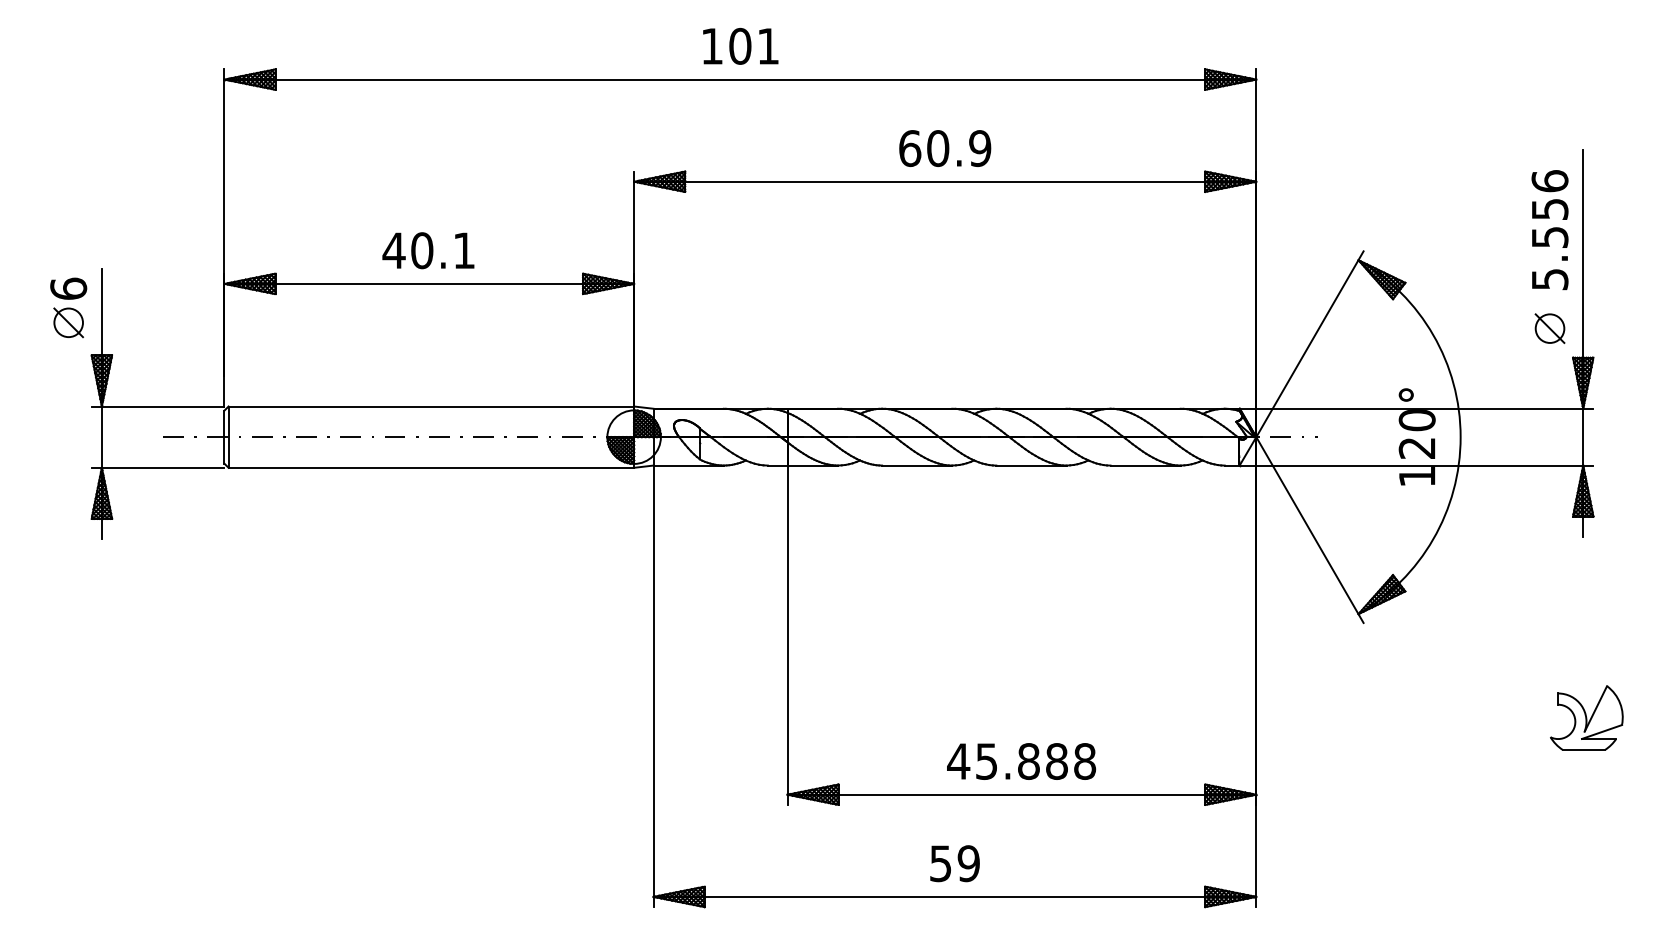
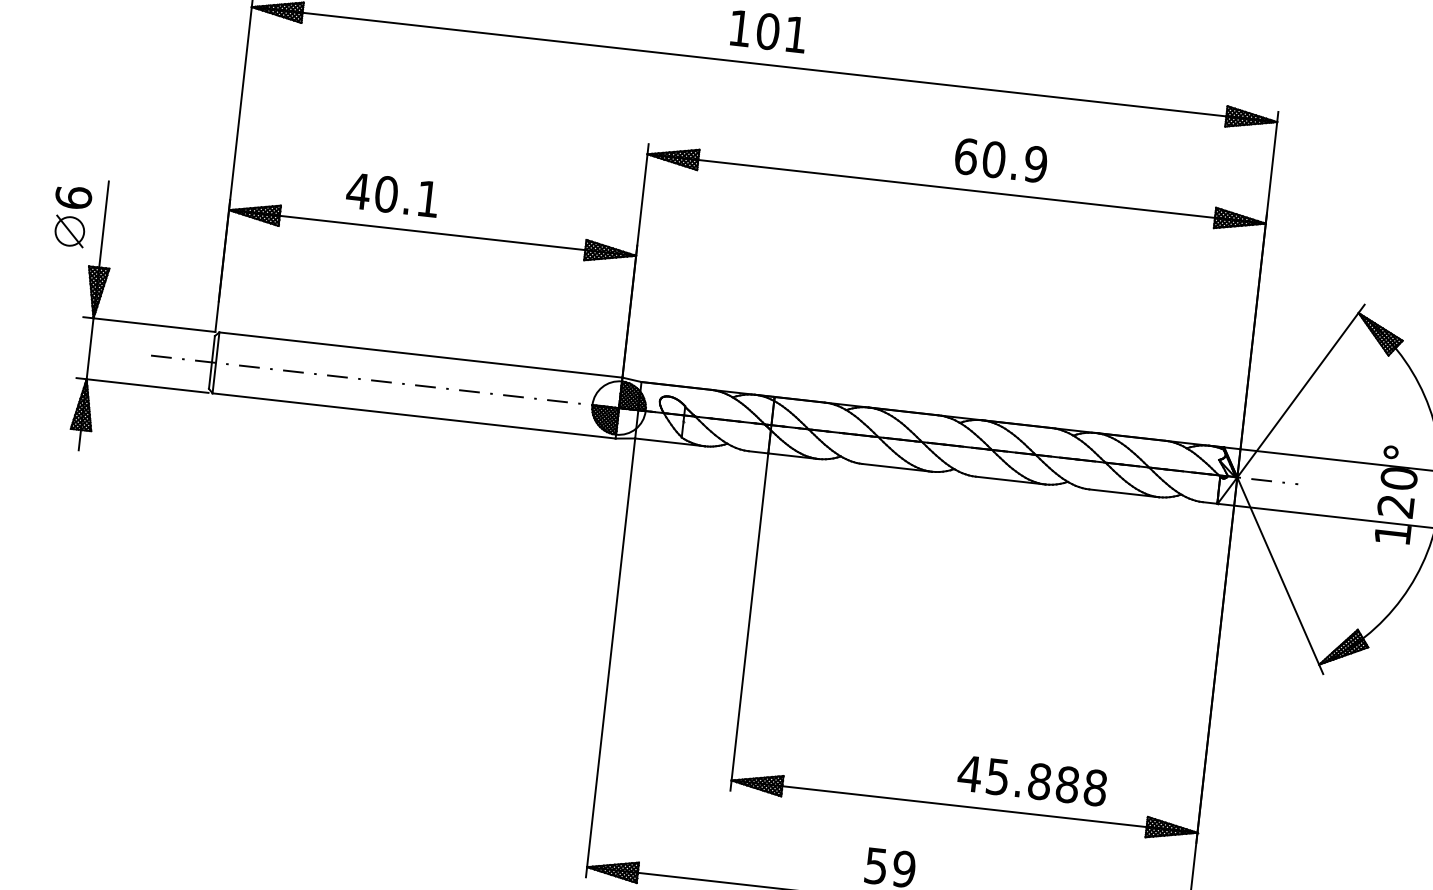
text: (945, 148) -> (1001, 160), moved
text: (428, 250) -> (392, 194), moved
text: (1021, 761) -> (1032, 780), moved

